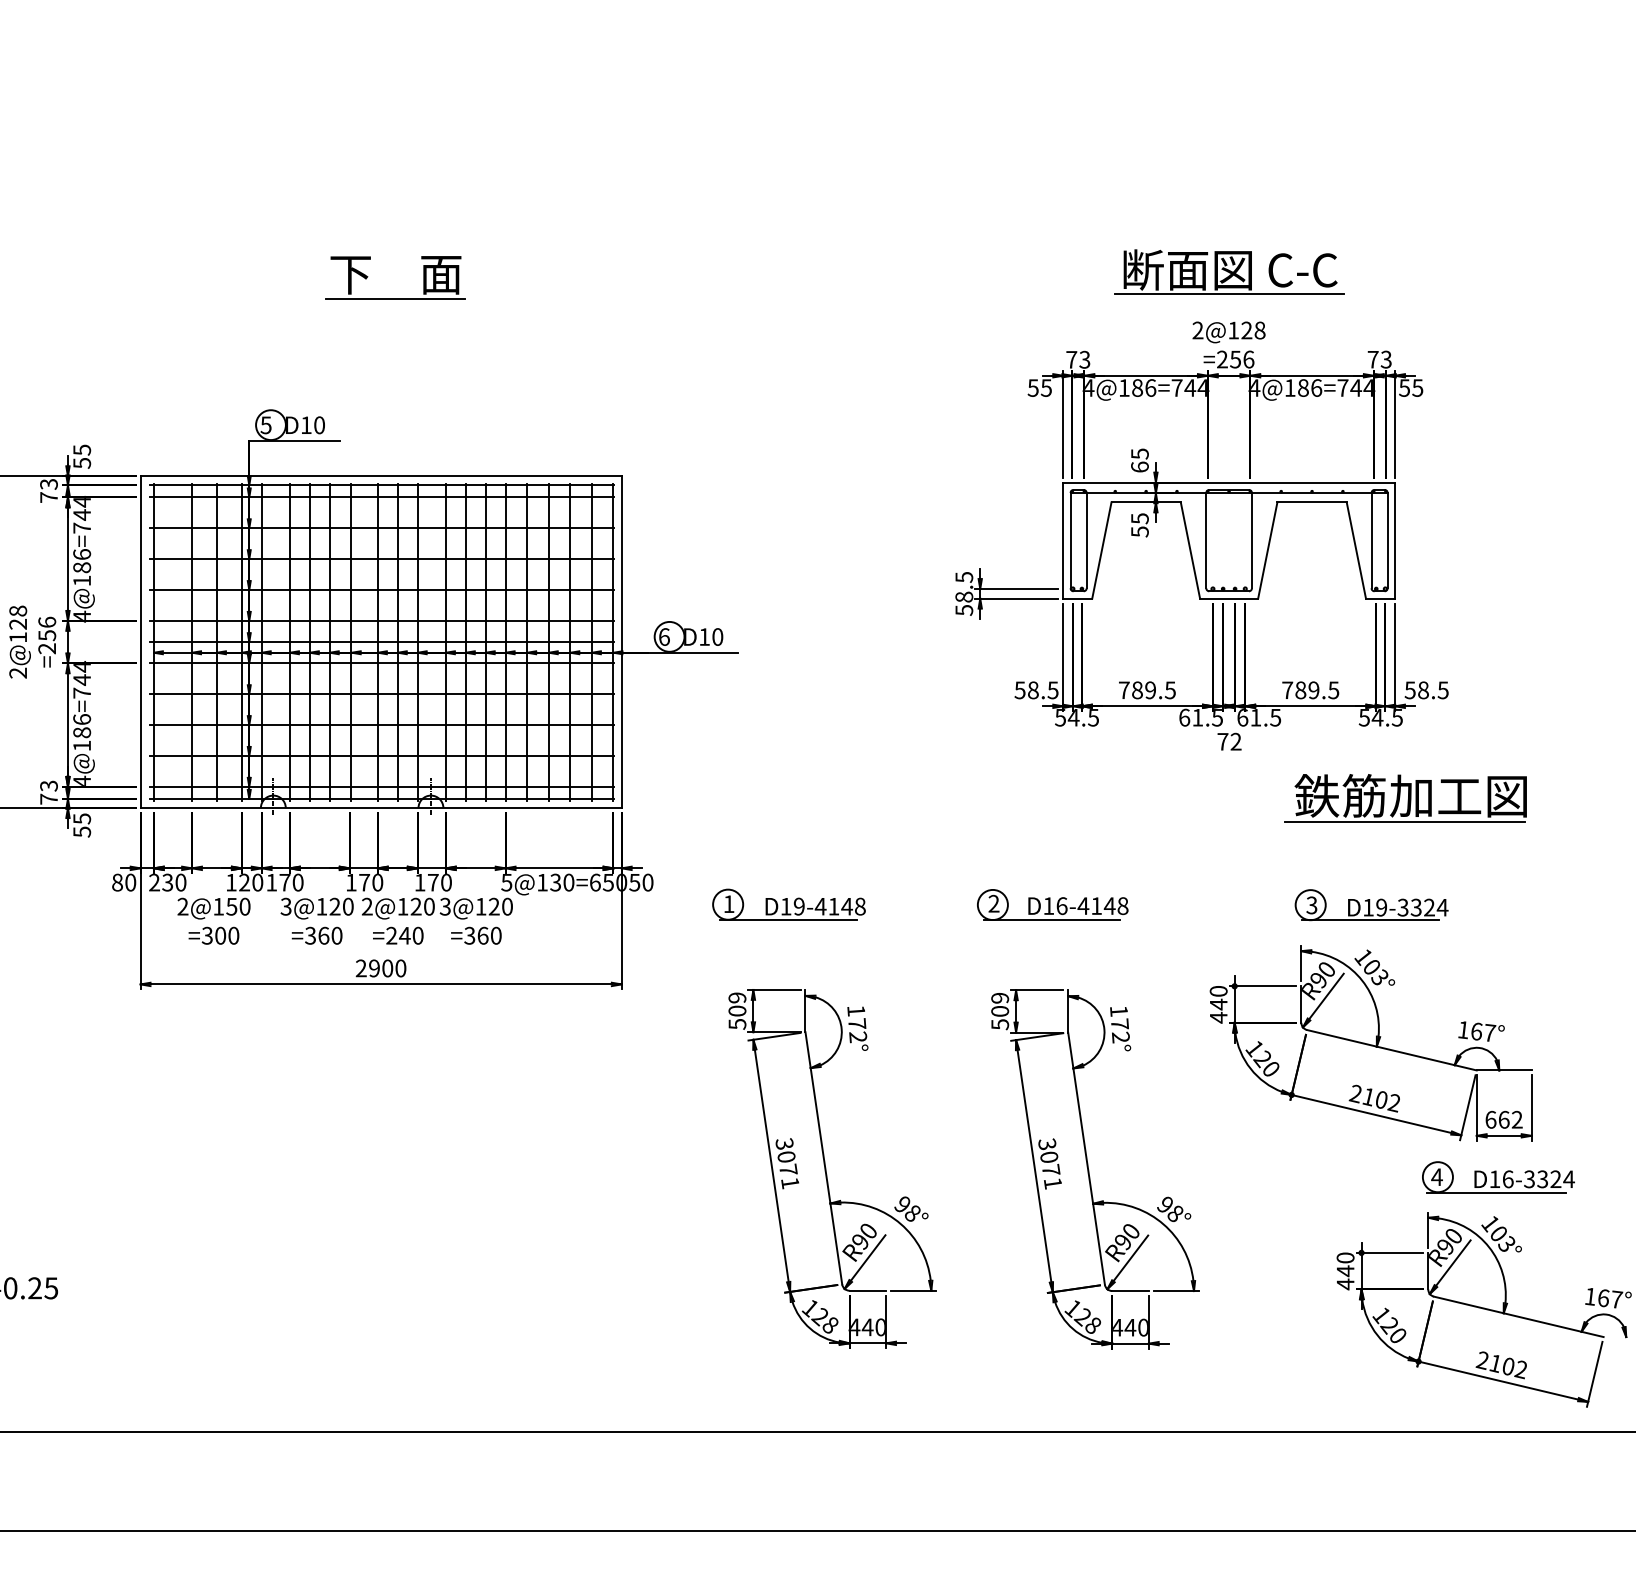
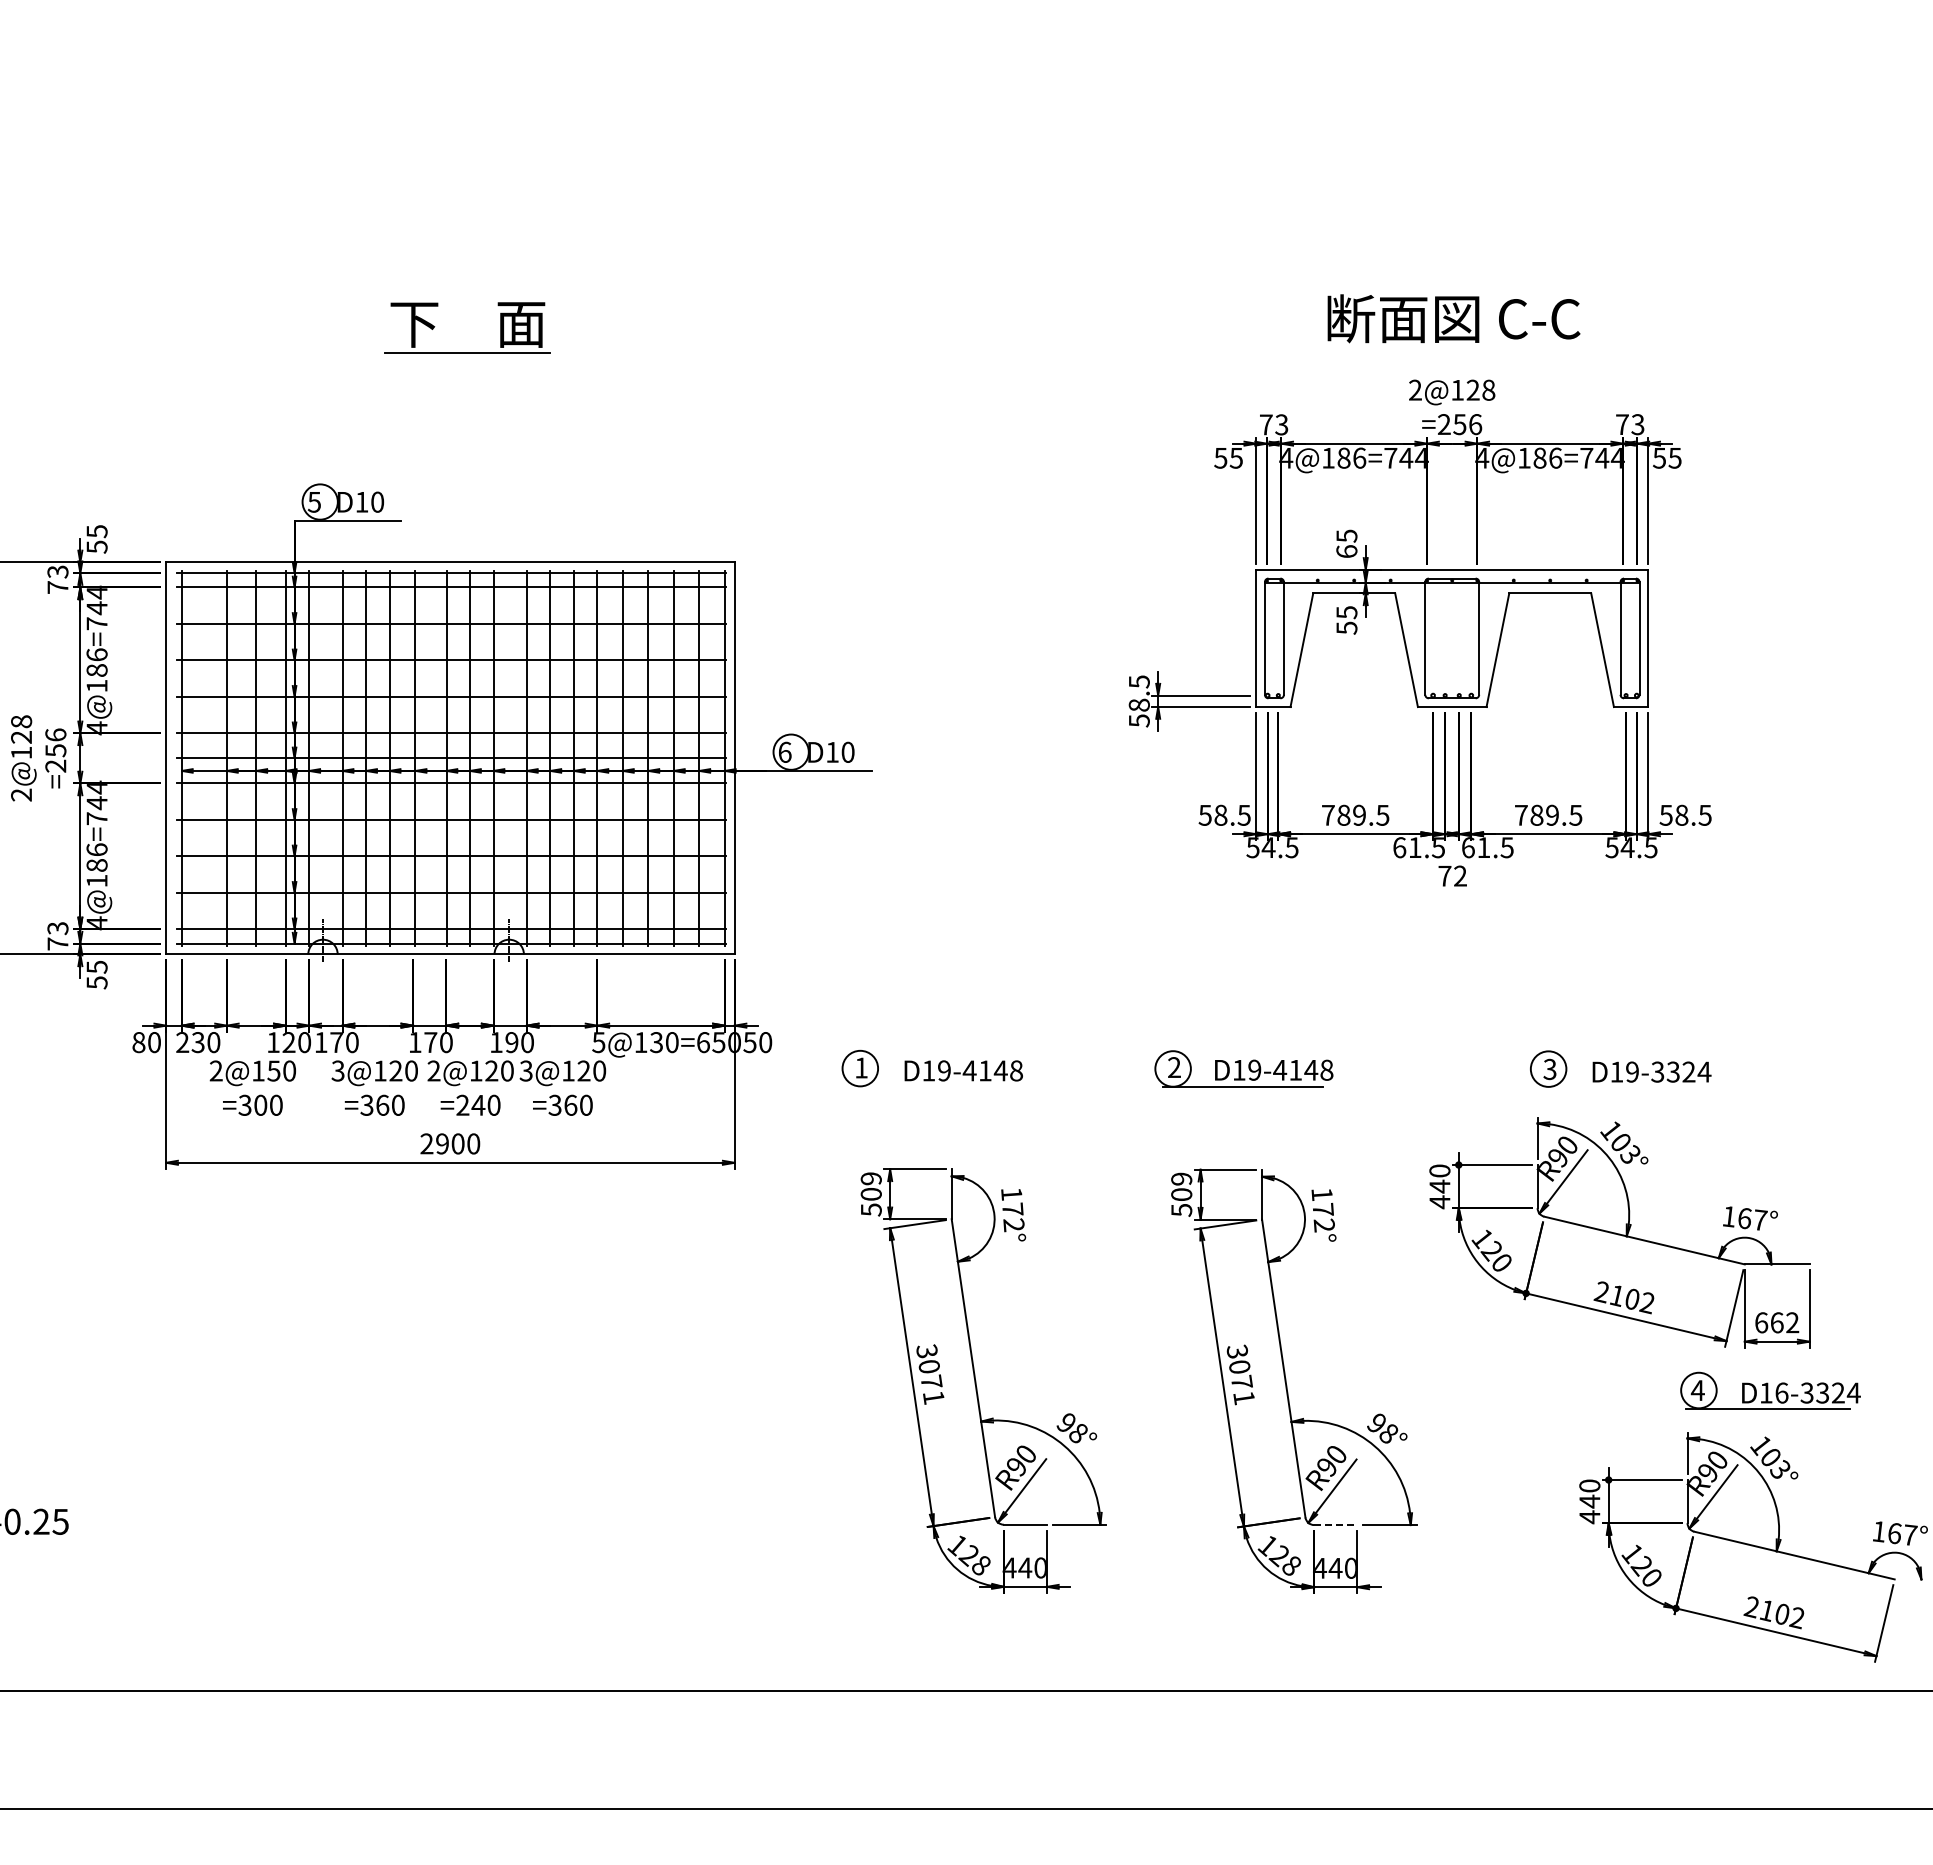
line: (1228, 293) -> (1451, 346), removed
part: (1405, 797) -> (1660, 942), removed
text: (432, 882) -> (511, 1042), 170 -> 190
text: (1061, 905) -> (1254, 1069), D16-4148 -> D19-4148
line: (788, 919) -> (931, 1086), removed
line: (1370, 919) -> (1619, 1086), removed
line: (1130, 1291) -> (1335, 1525), solid -> dashed

